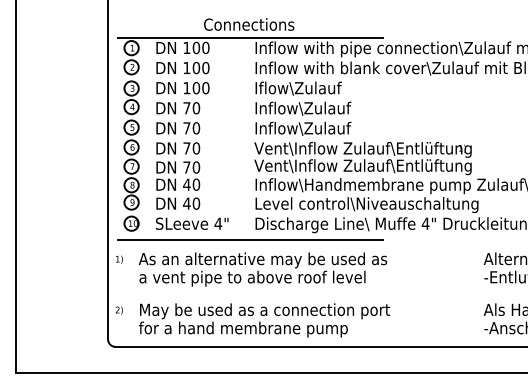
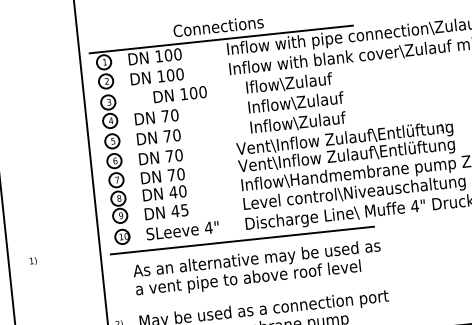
text: (182, 88) -> (179, 94), moved
text: (303, 108) -> (296, 102), moved
text: (196, 203) -> (184, 210), 40 -> 45
text: (119, 259) -> (33, 261), moved

